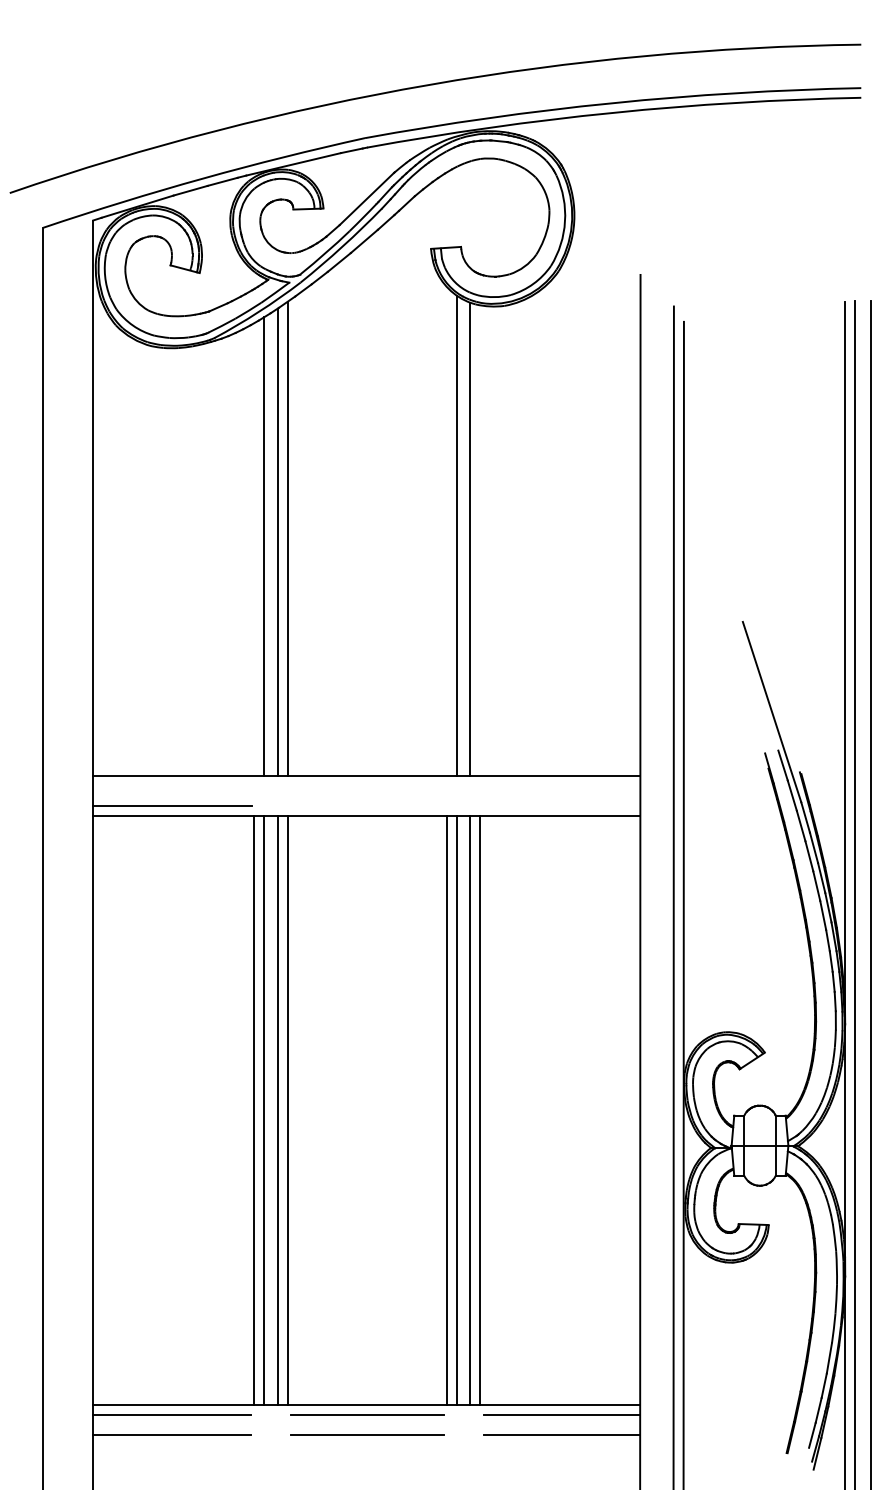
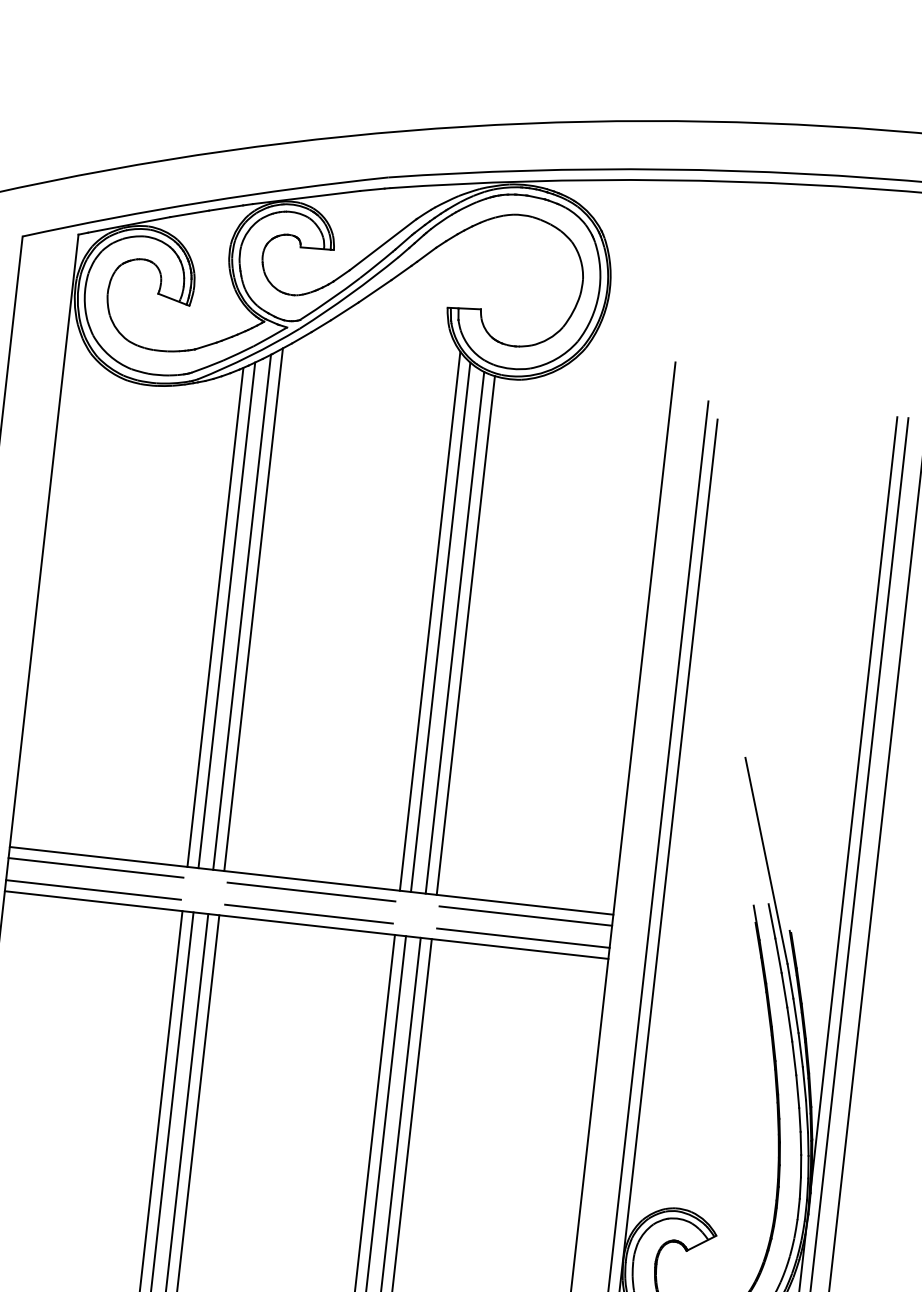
line: (446, 530) -> (429, 620), added
line: (480, 540) -> (466, 635), added
line: (254, 549) -> (215, 617), added
line: (172, 785) -> (96, 867), added
line: (367, 785) -> (311, 891), added
line: (561, 785) -> (525, 915), added
line: (367, 805) -> (308, 913), added
line: (561, 805) -> (522, 937), added

